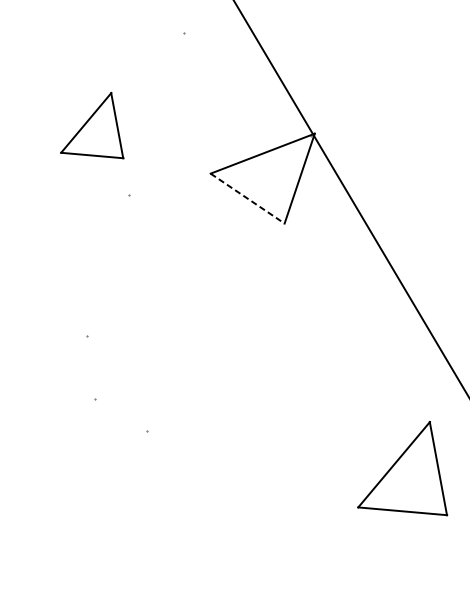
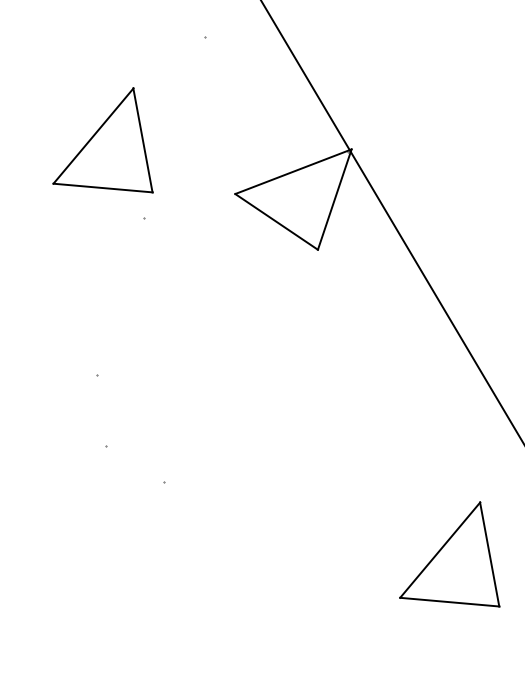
part: (91, 125) -> (102, 140), size x1.43
line: (247, 198) -> (276, 221), dashed -> solid
part: (402, 468) -> (449, 554), moved

